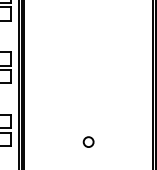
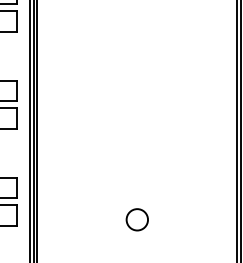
circle: (88, 141) -> (136, 218), size x1.4

